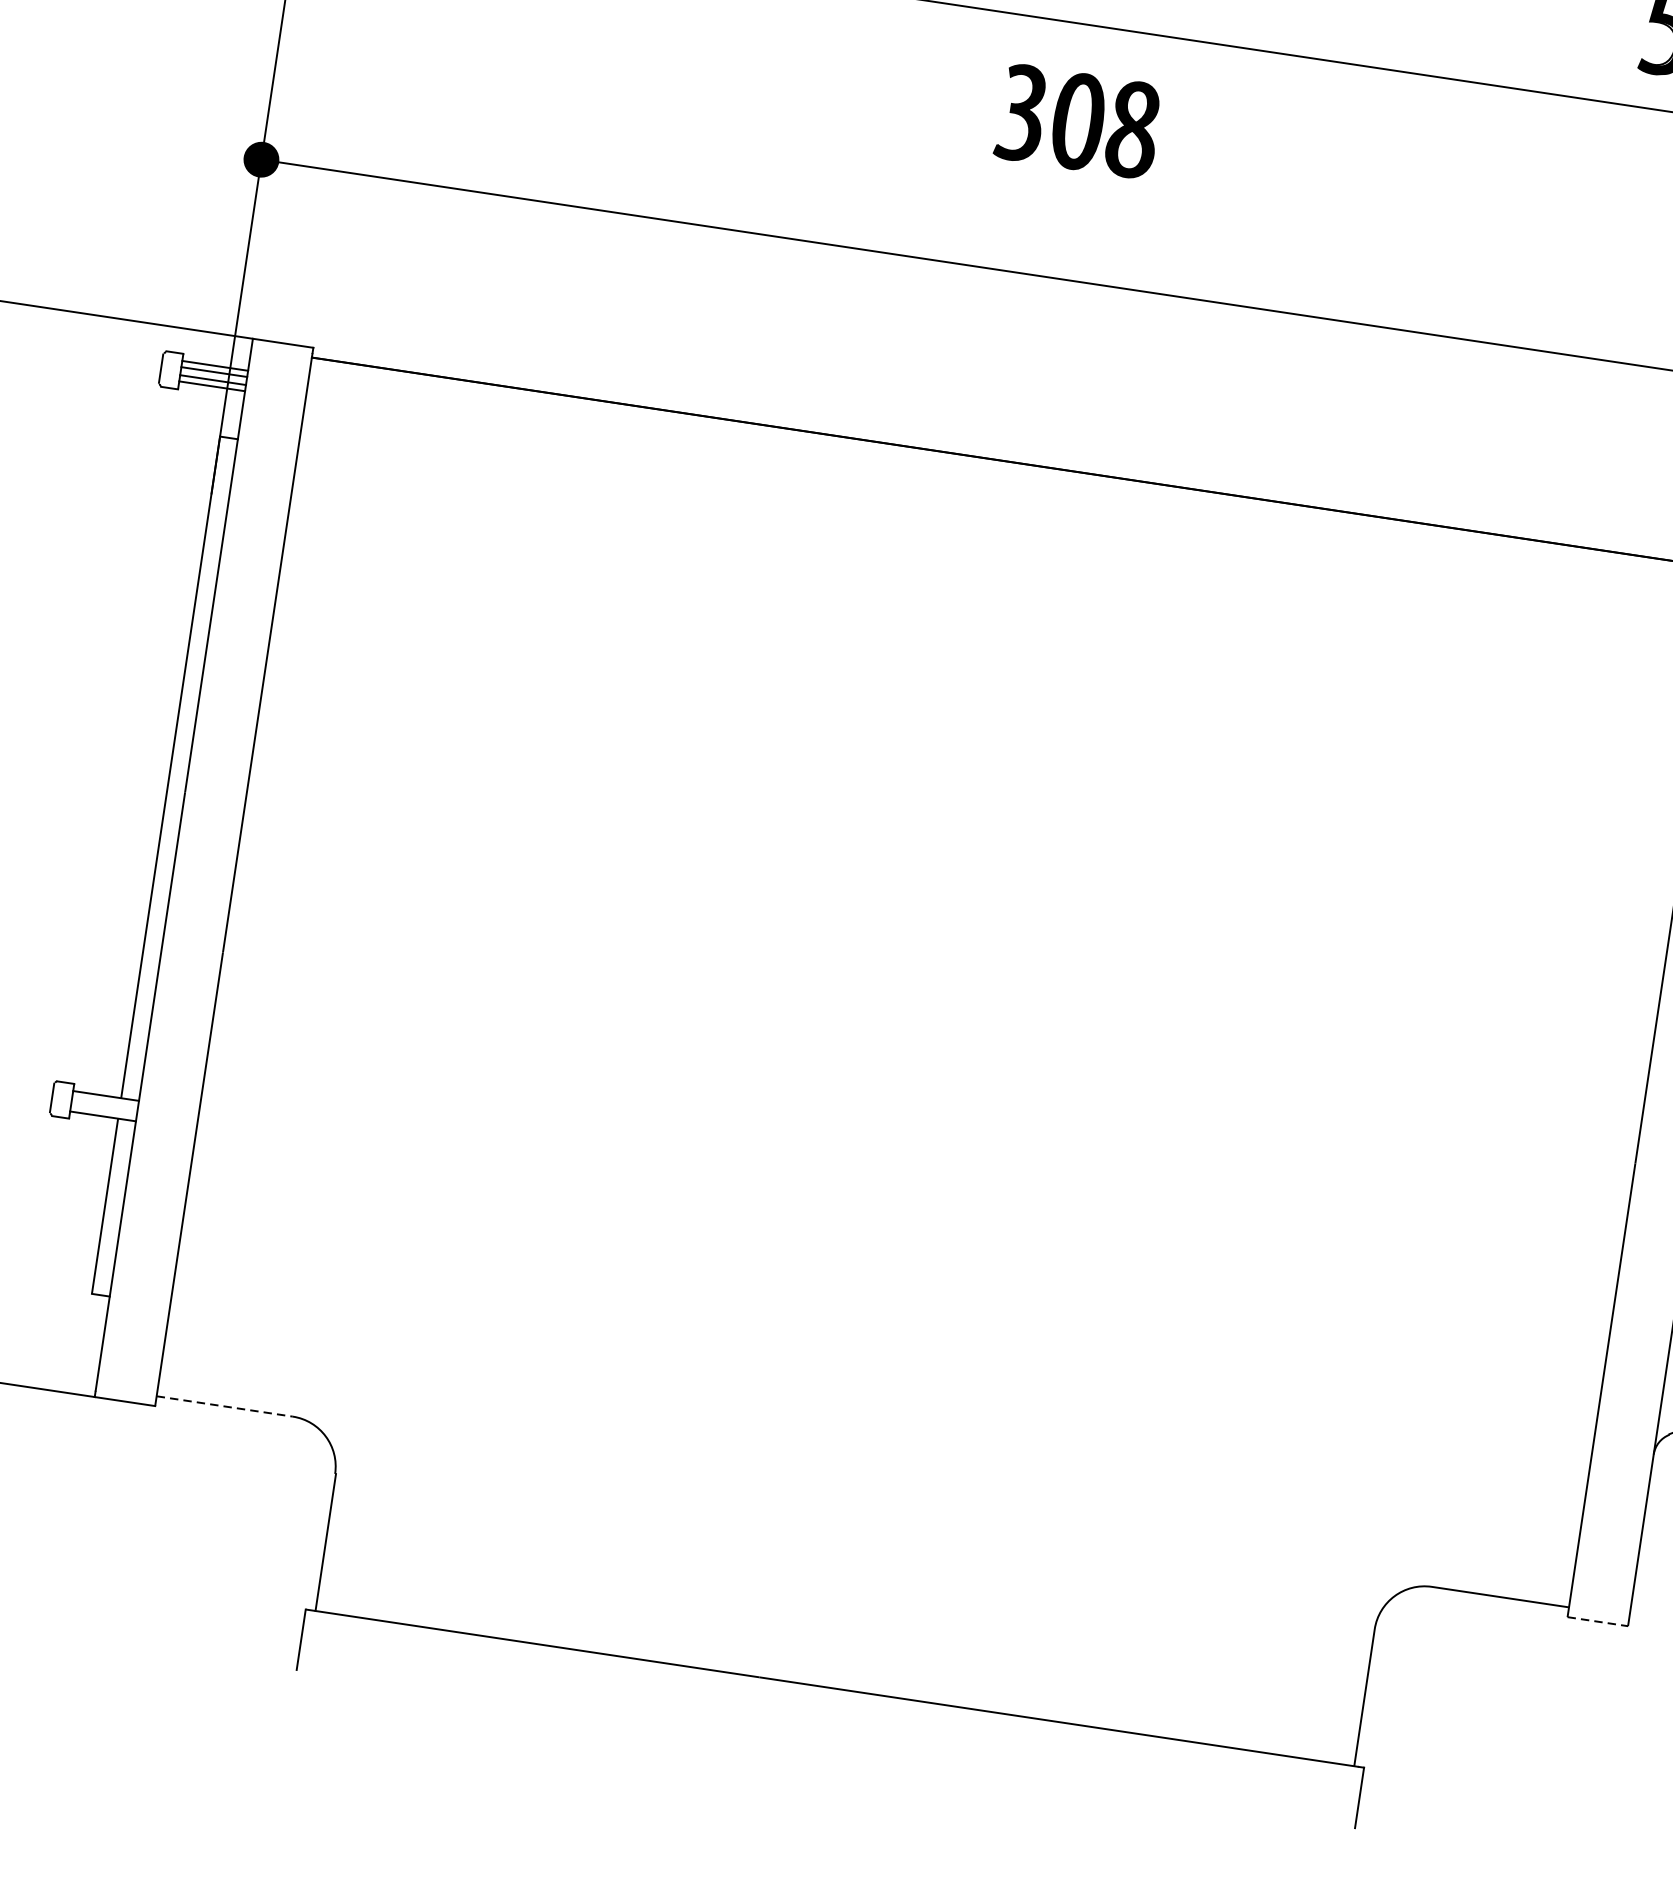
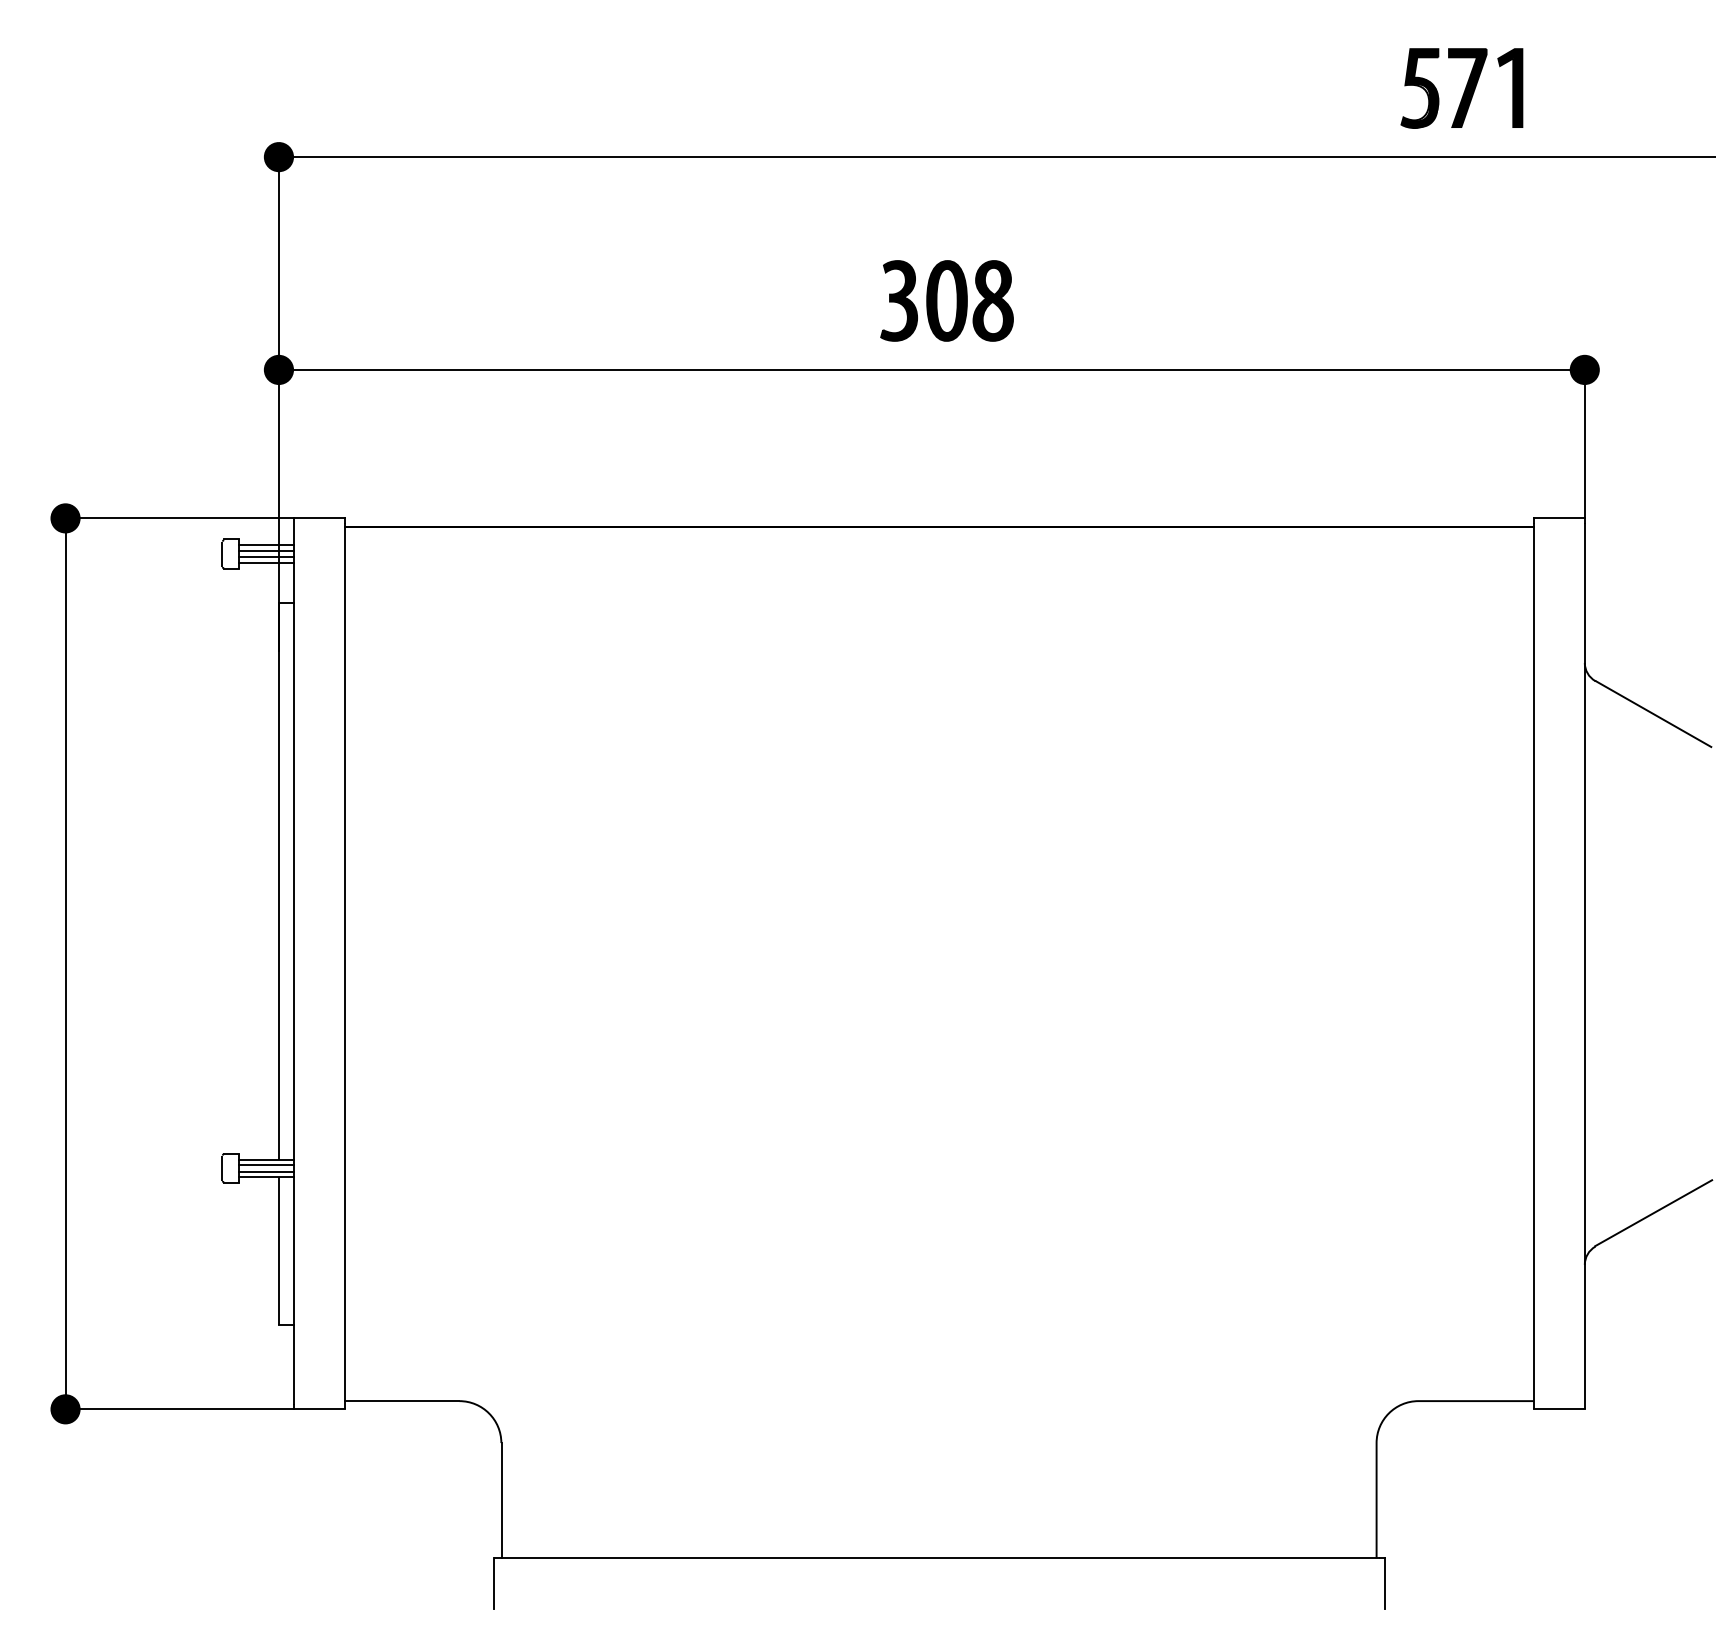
part: (1077, 120) -> (946, 300), moved
line: (104, 1102) -> (265, 1165), added
line: (103, 1110) -> (265, 1172), added
line: (225, 1406) -> (402, 1401), dashed -> solid
line: (1597, 1621) -> (1559, 1409), dashed -> solid

